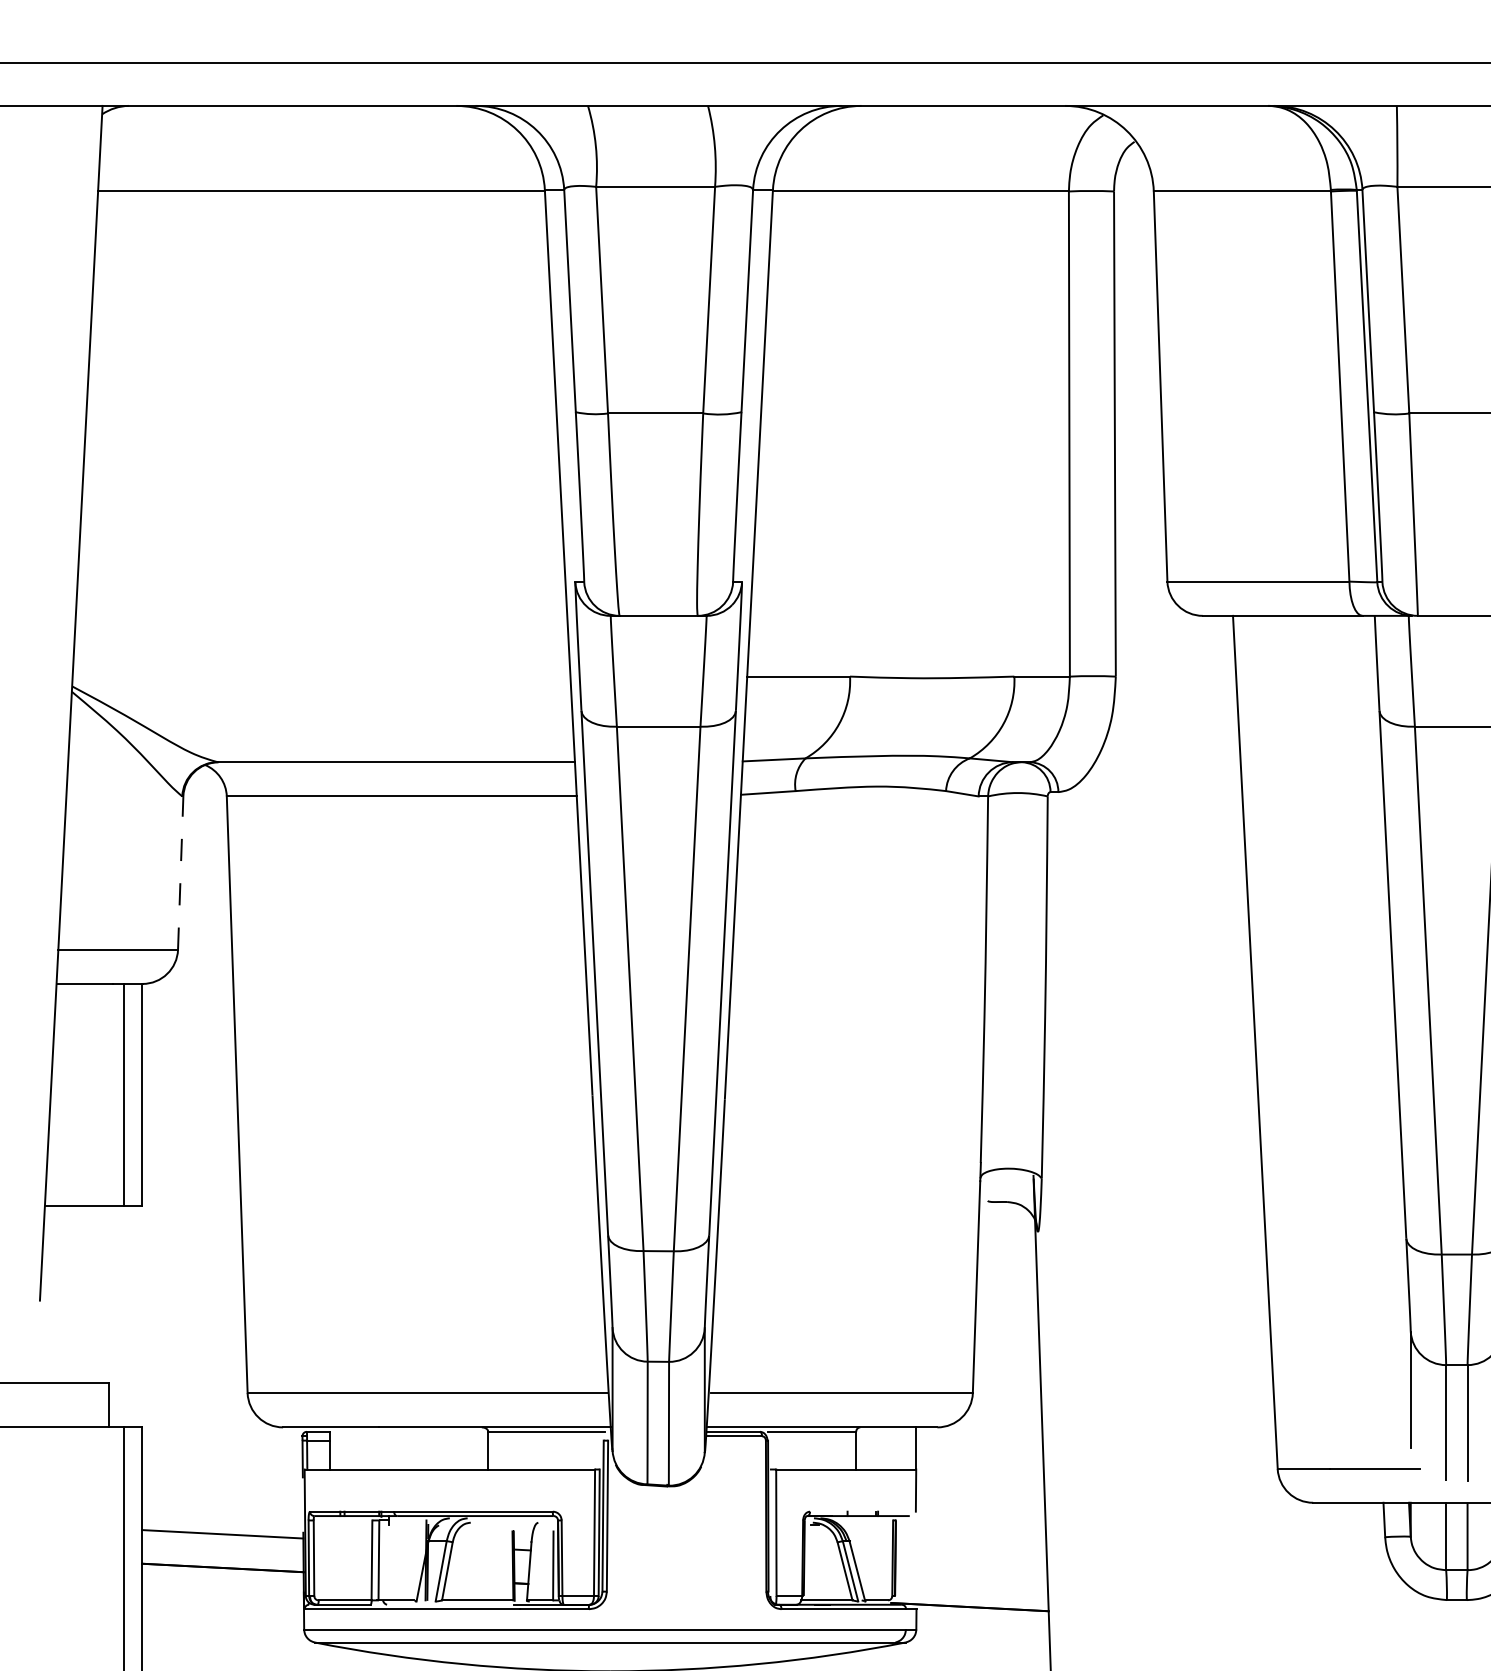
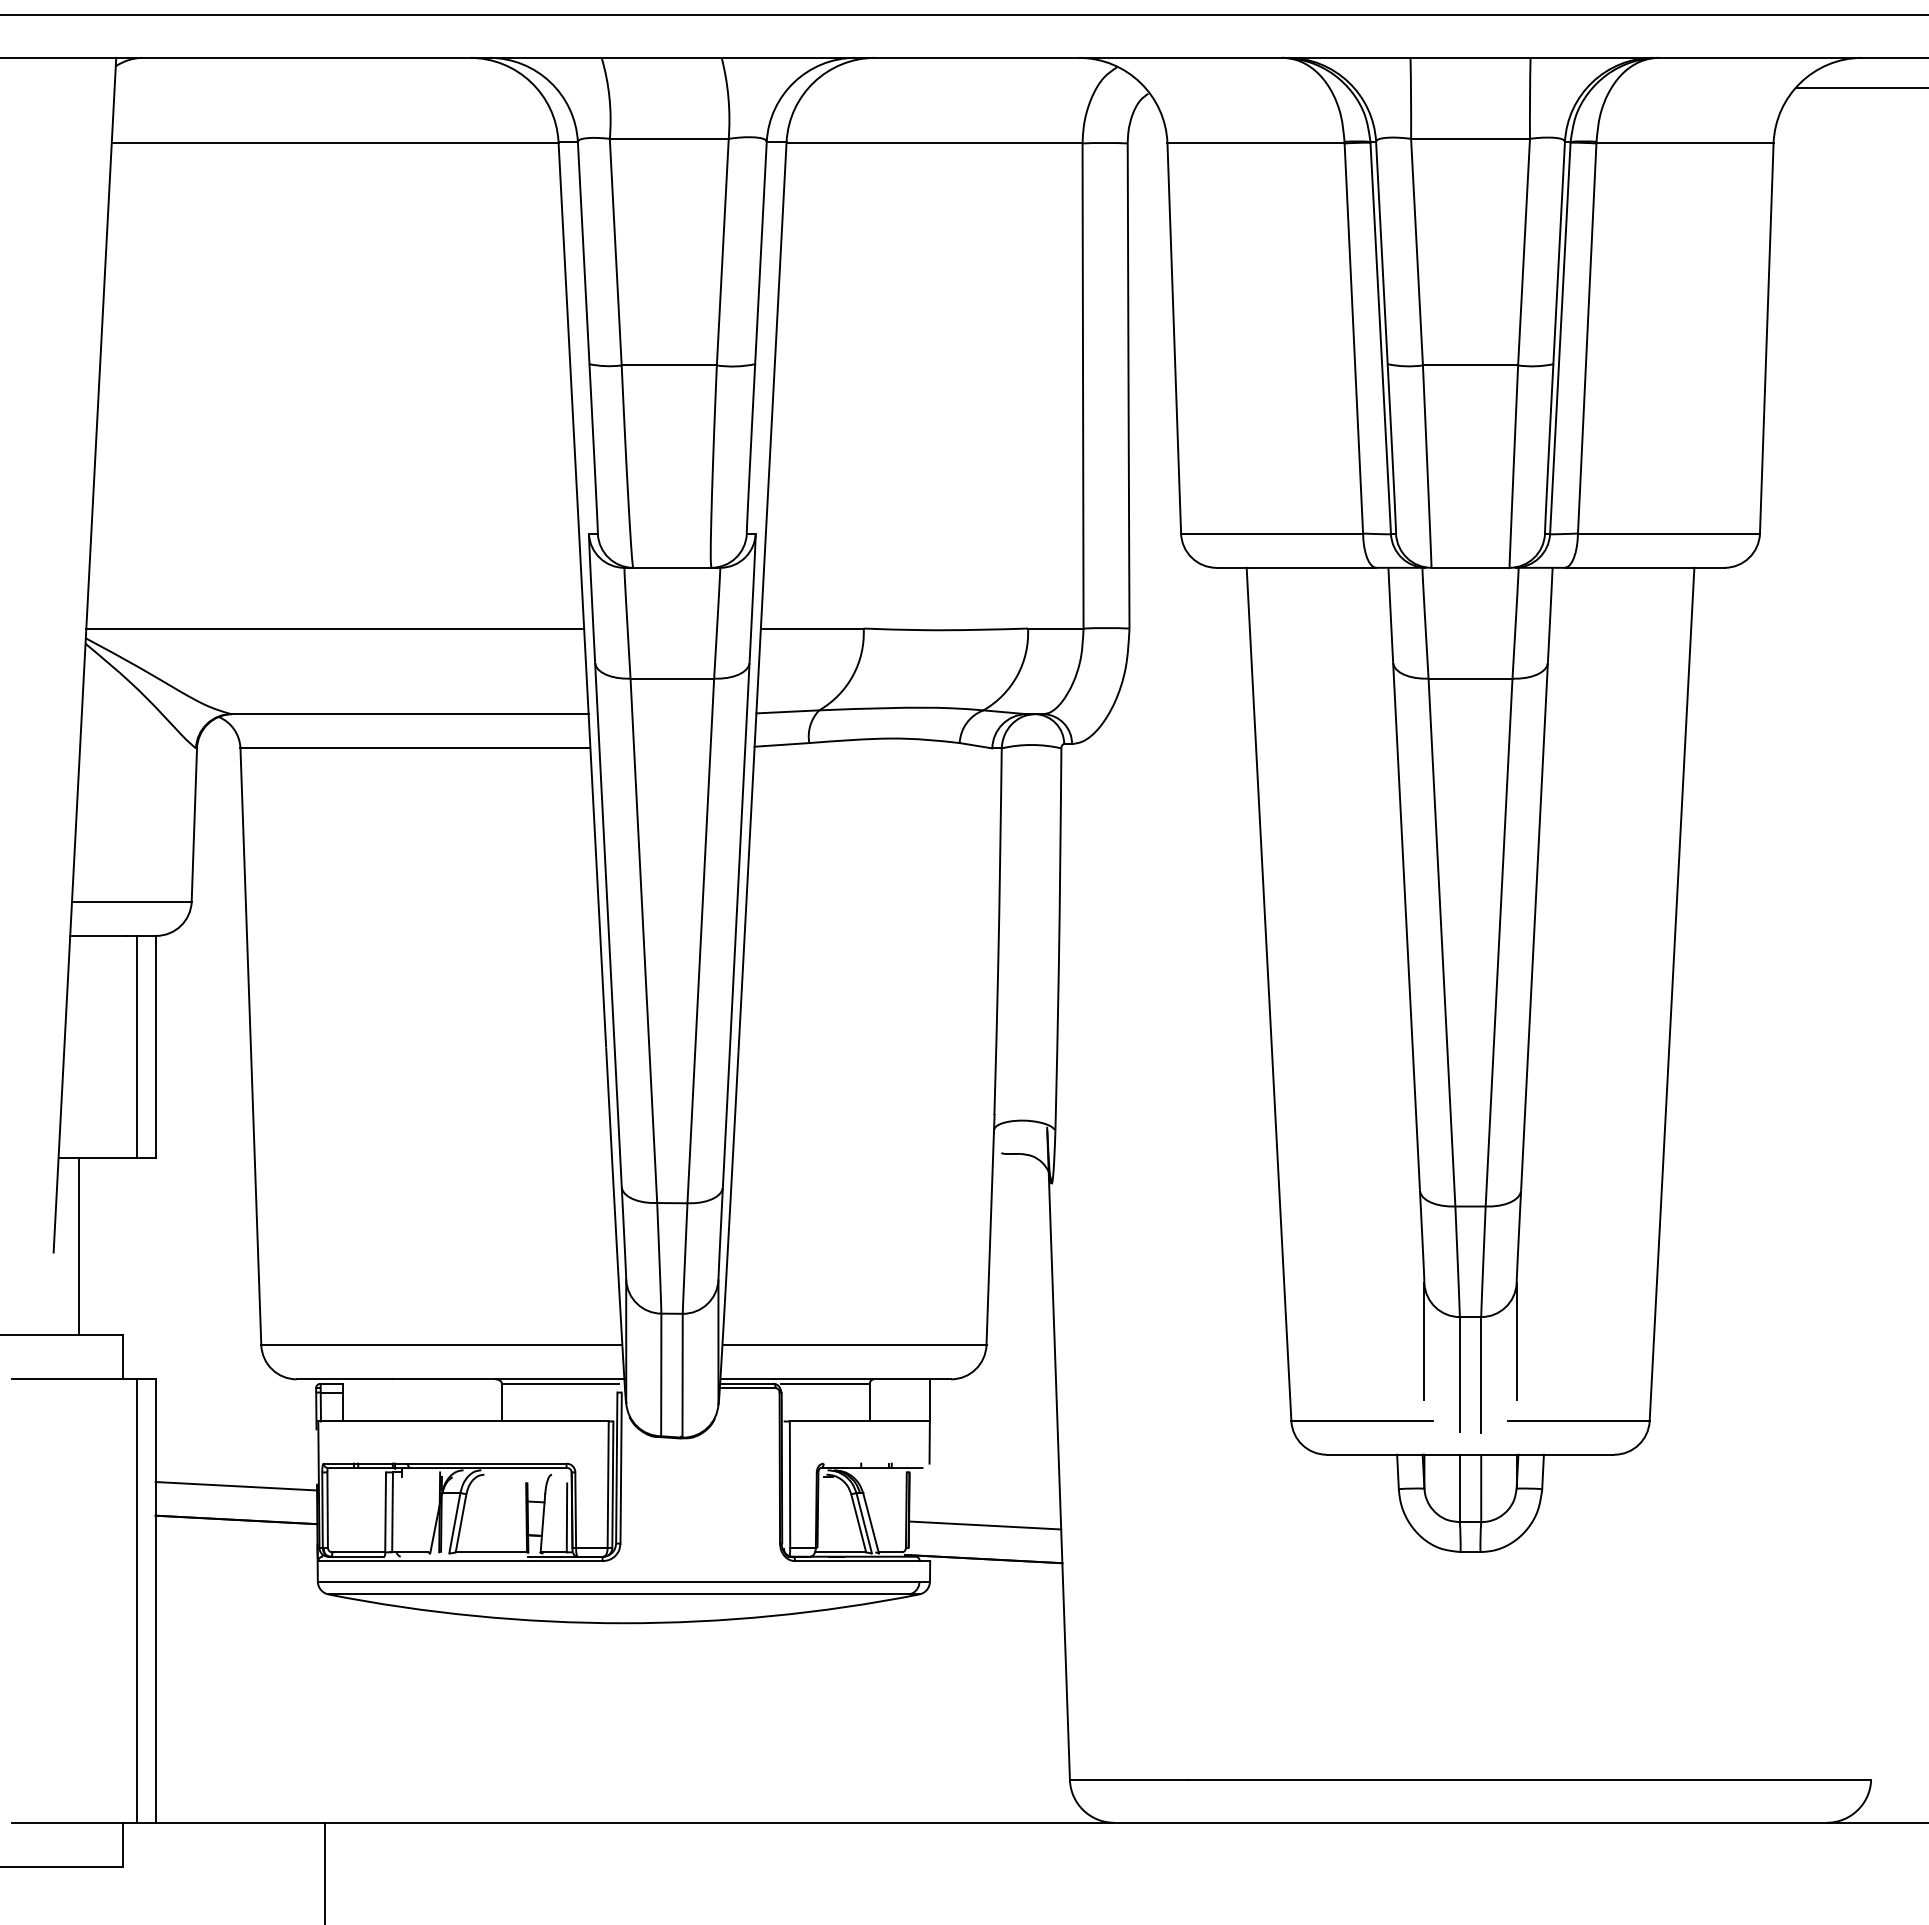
line: (321, 676) -> (335, 628), added
line: (180, 873) -> (194, 825), dashed -> solid
line: (64, 1294) -> (78, 1246), added
line: (971, 1573) -> (985, 1525), added

